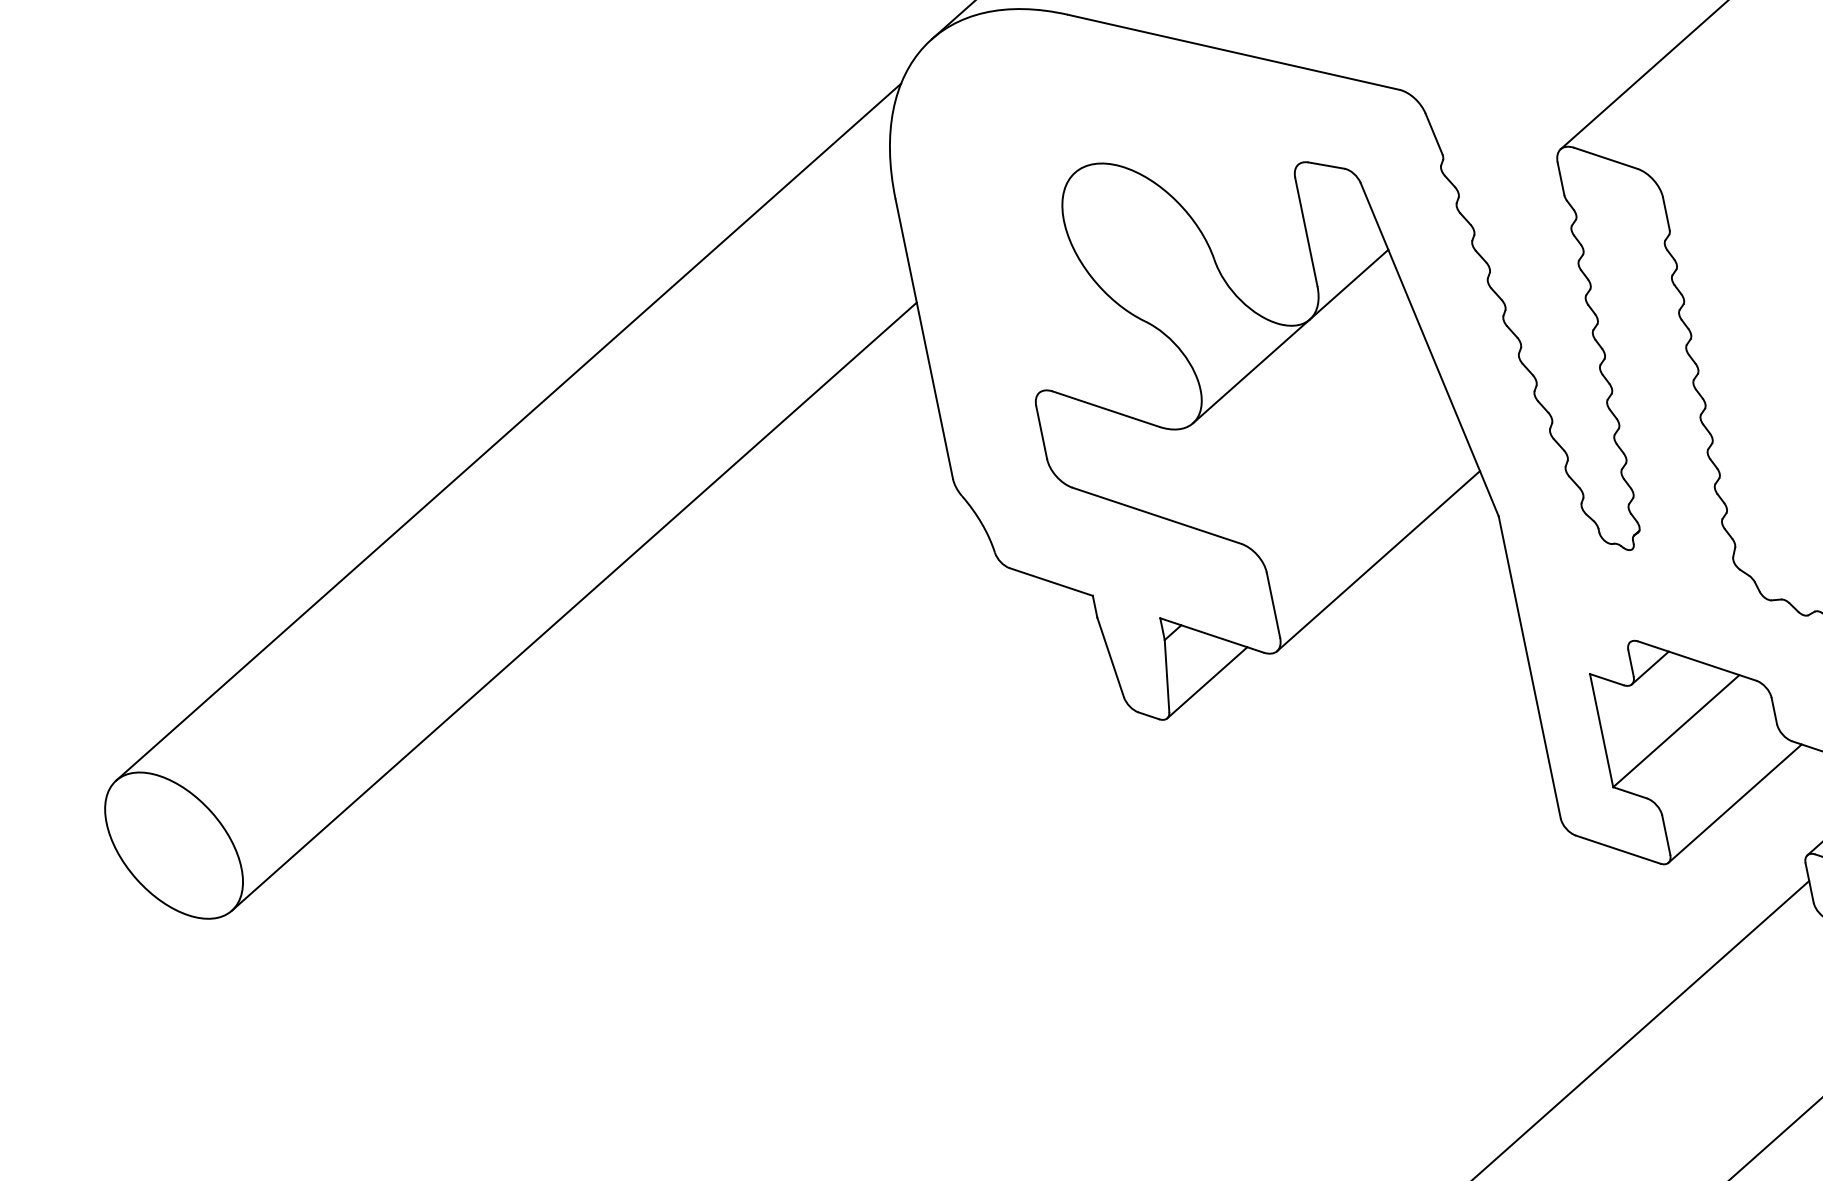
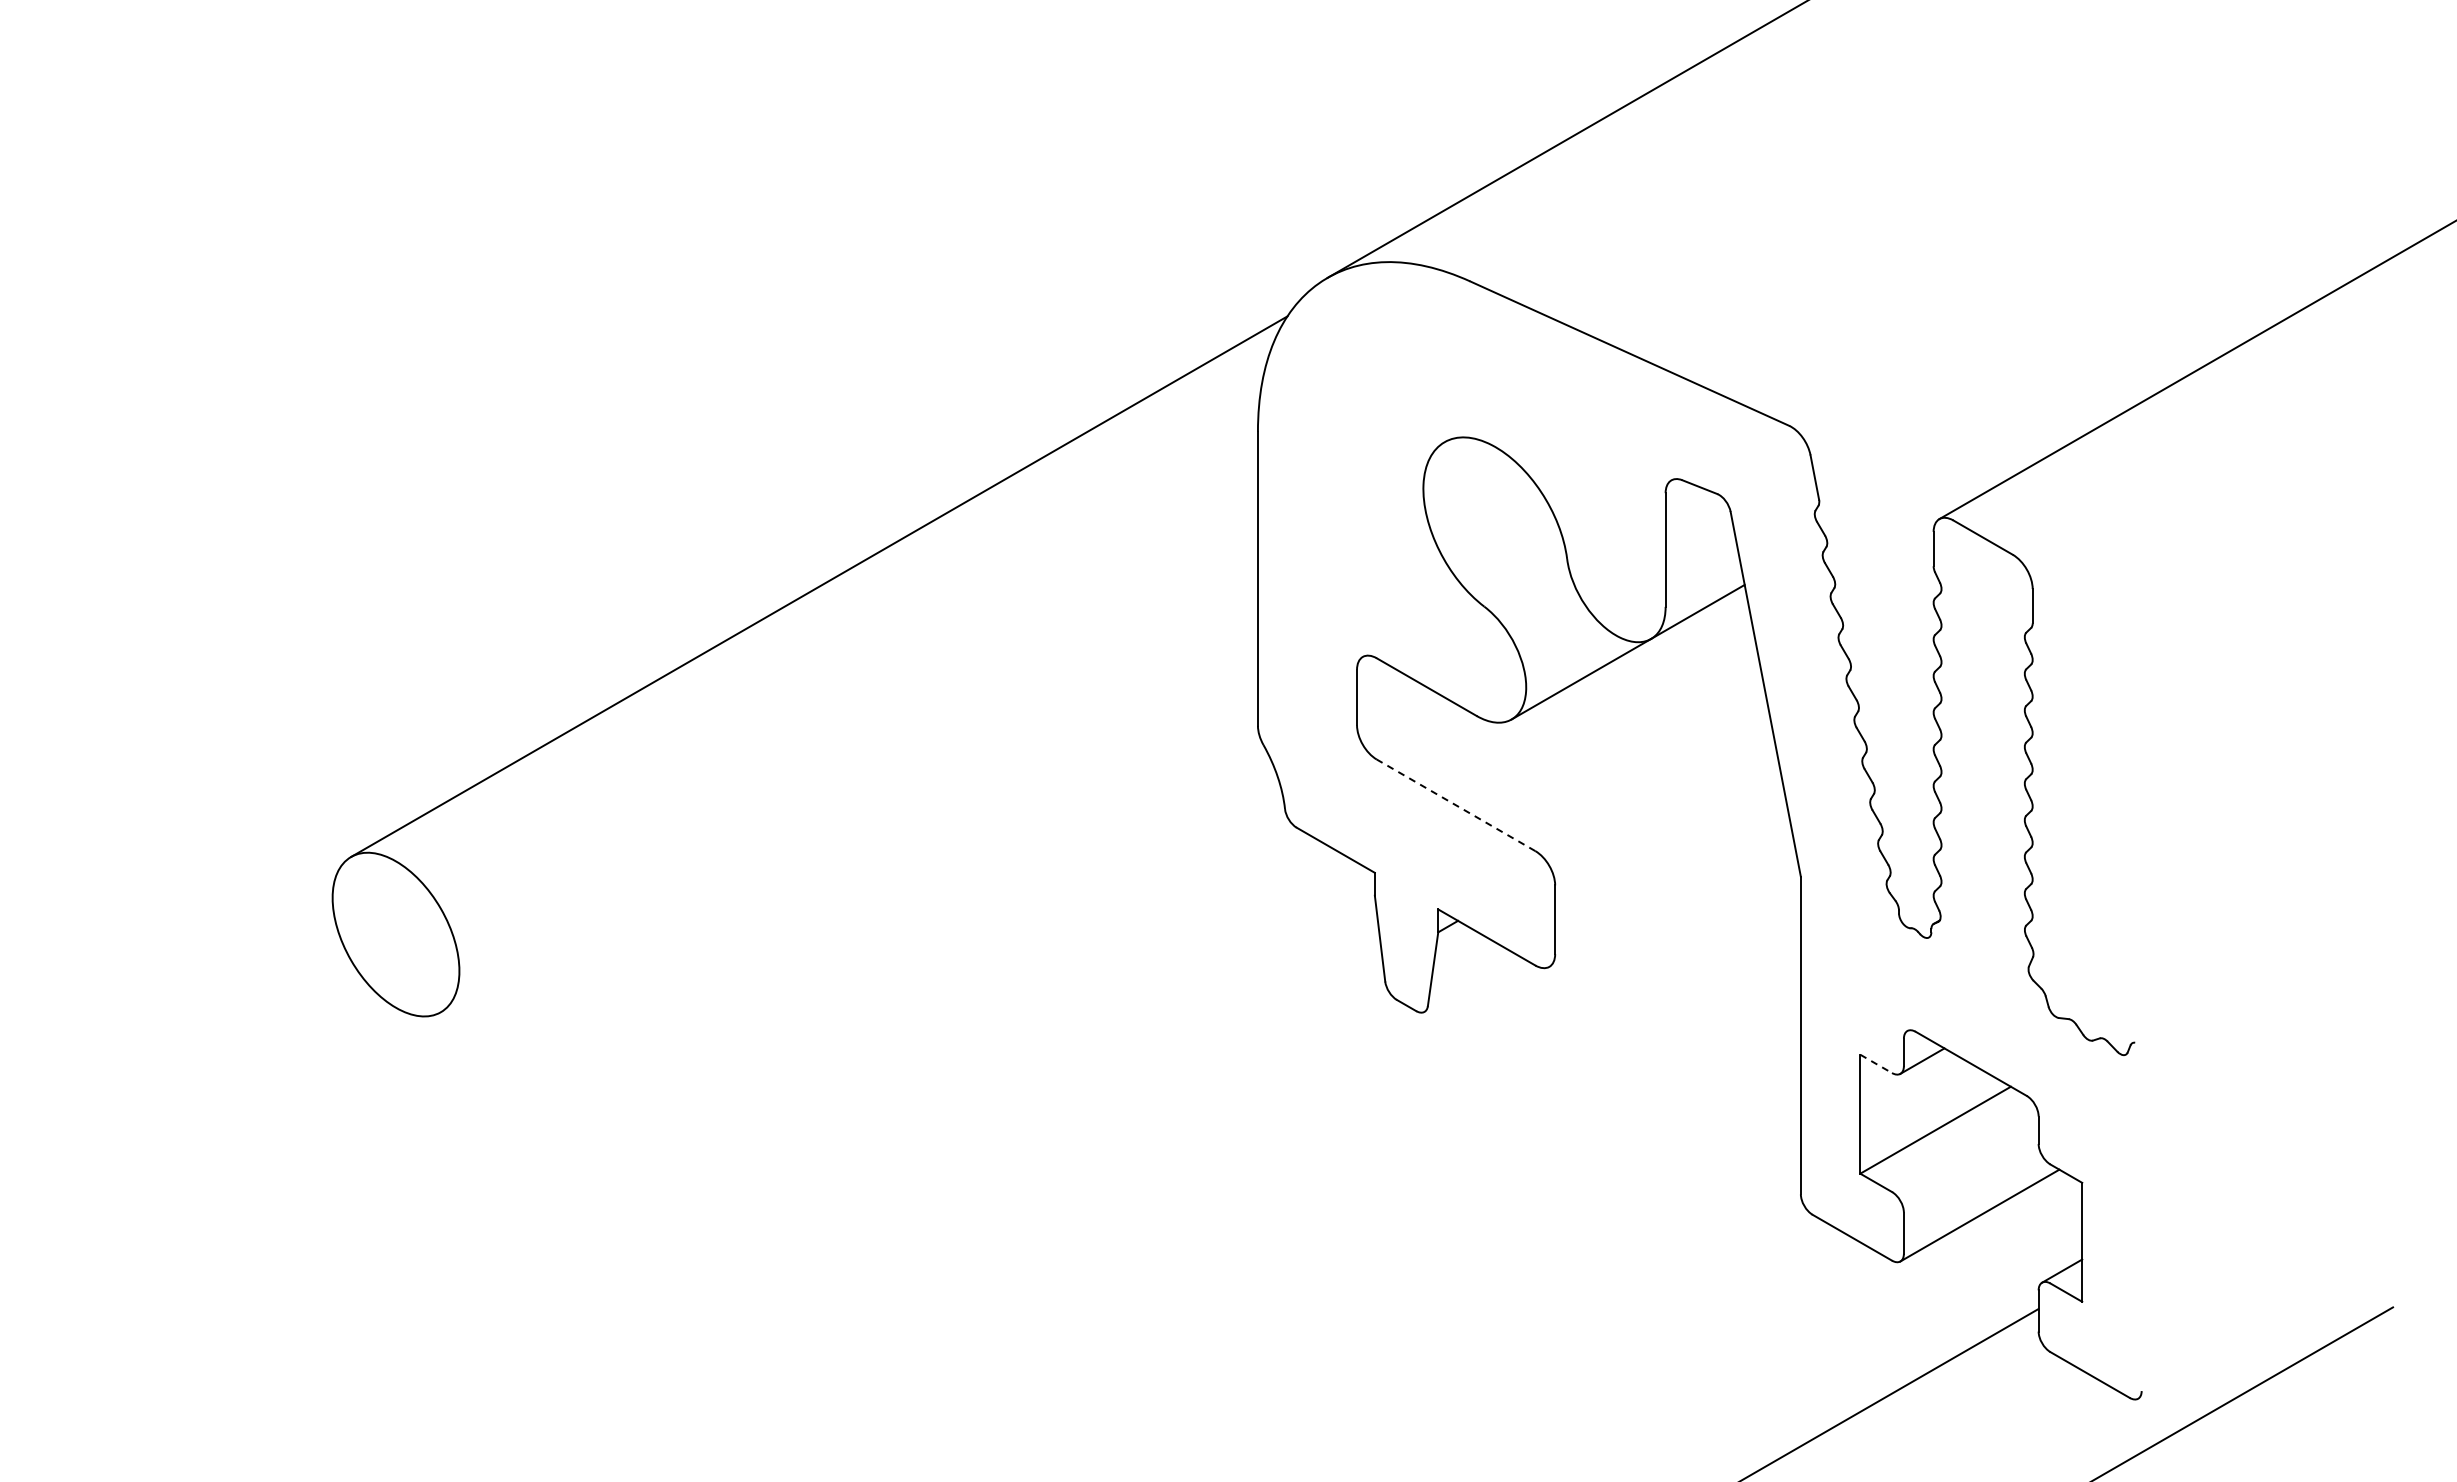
line: (1157, 515) -> (1456, 805), solid -> dashed
line: (1378, 560) -> (1670, 896), removed
line: (573, 606) -> (848, 776), removed
line: (1607, 680) -> (1876, 1064), solid -> dashed
line: (1207, 682) -> (1472, 983), removed

